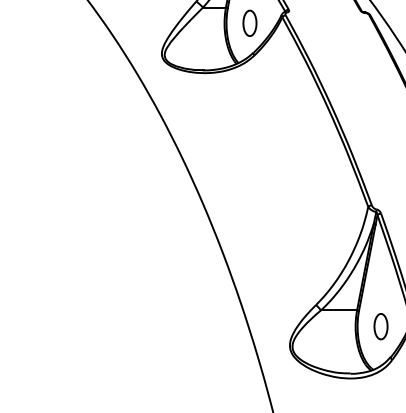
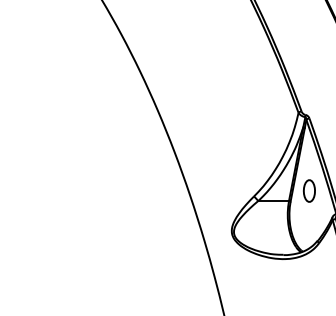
part: (380, 326) -> (308, 190), moved

